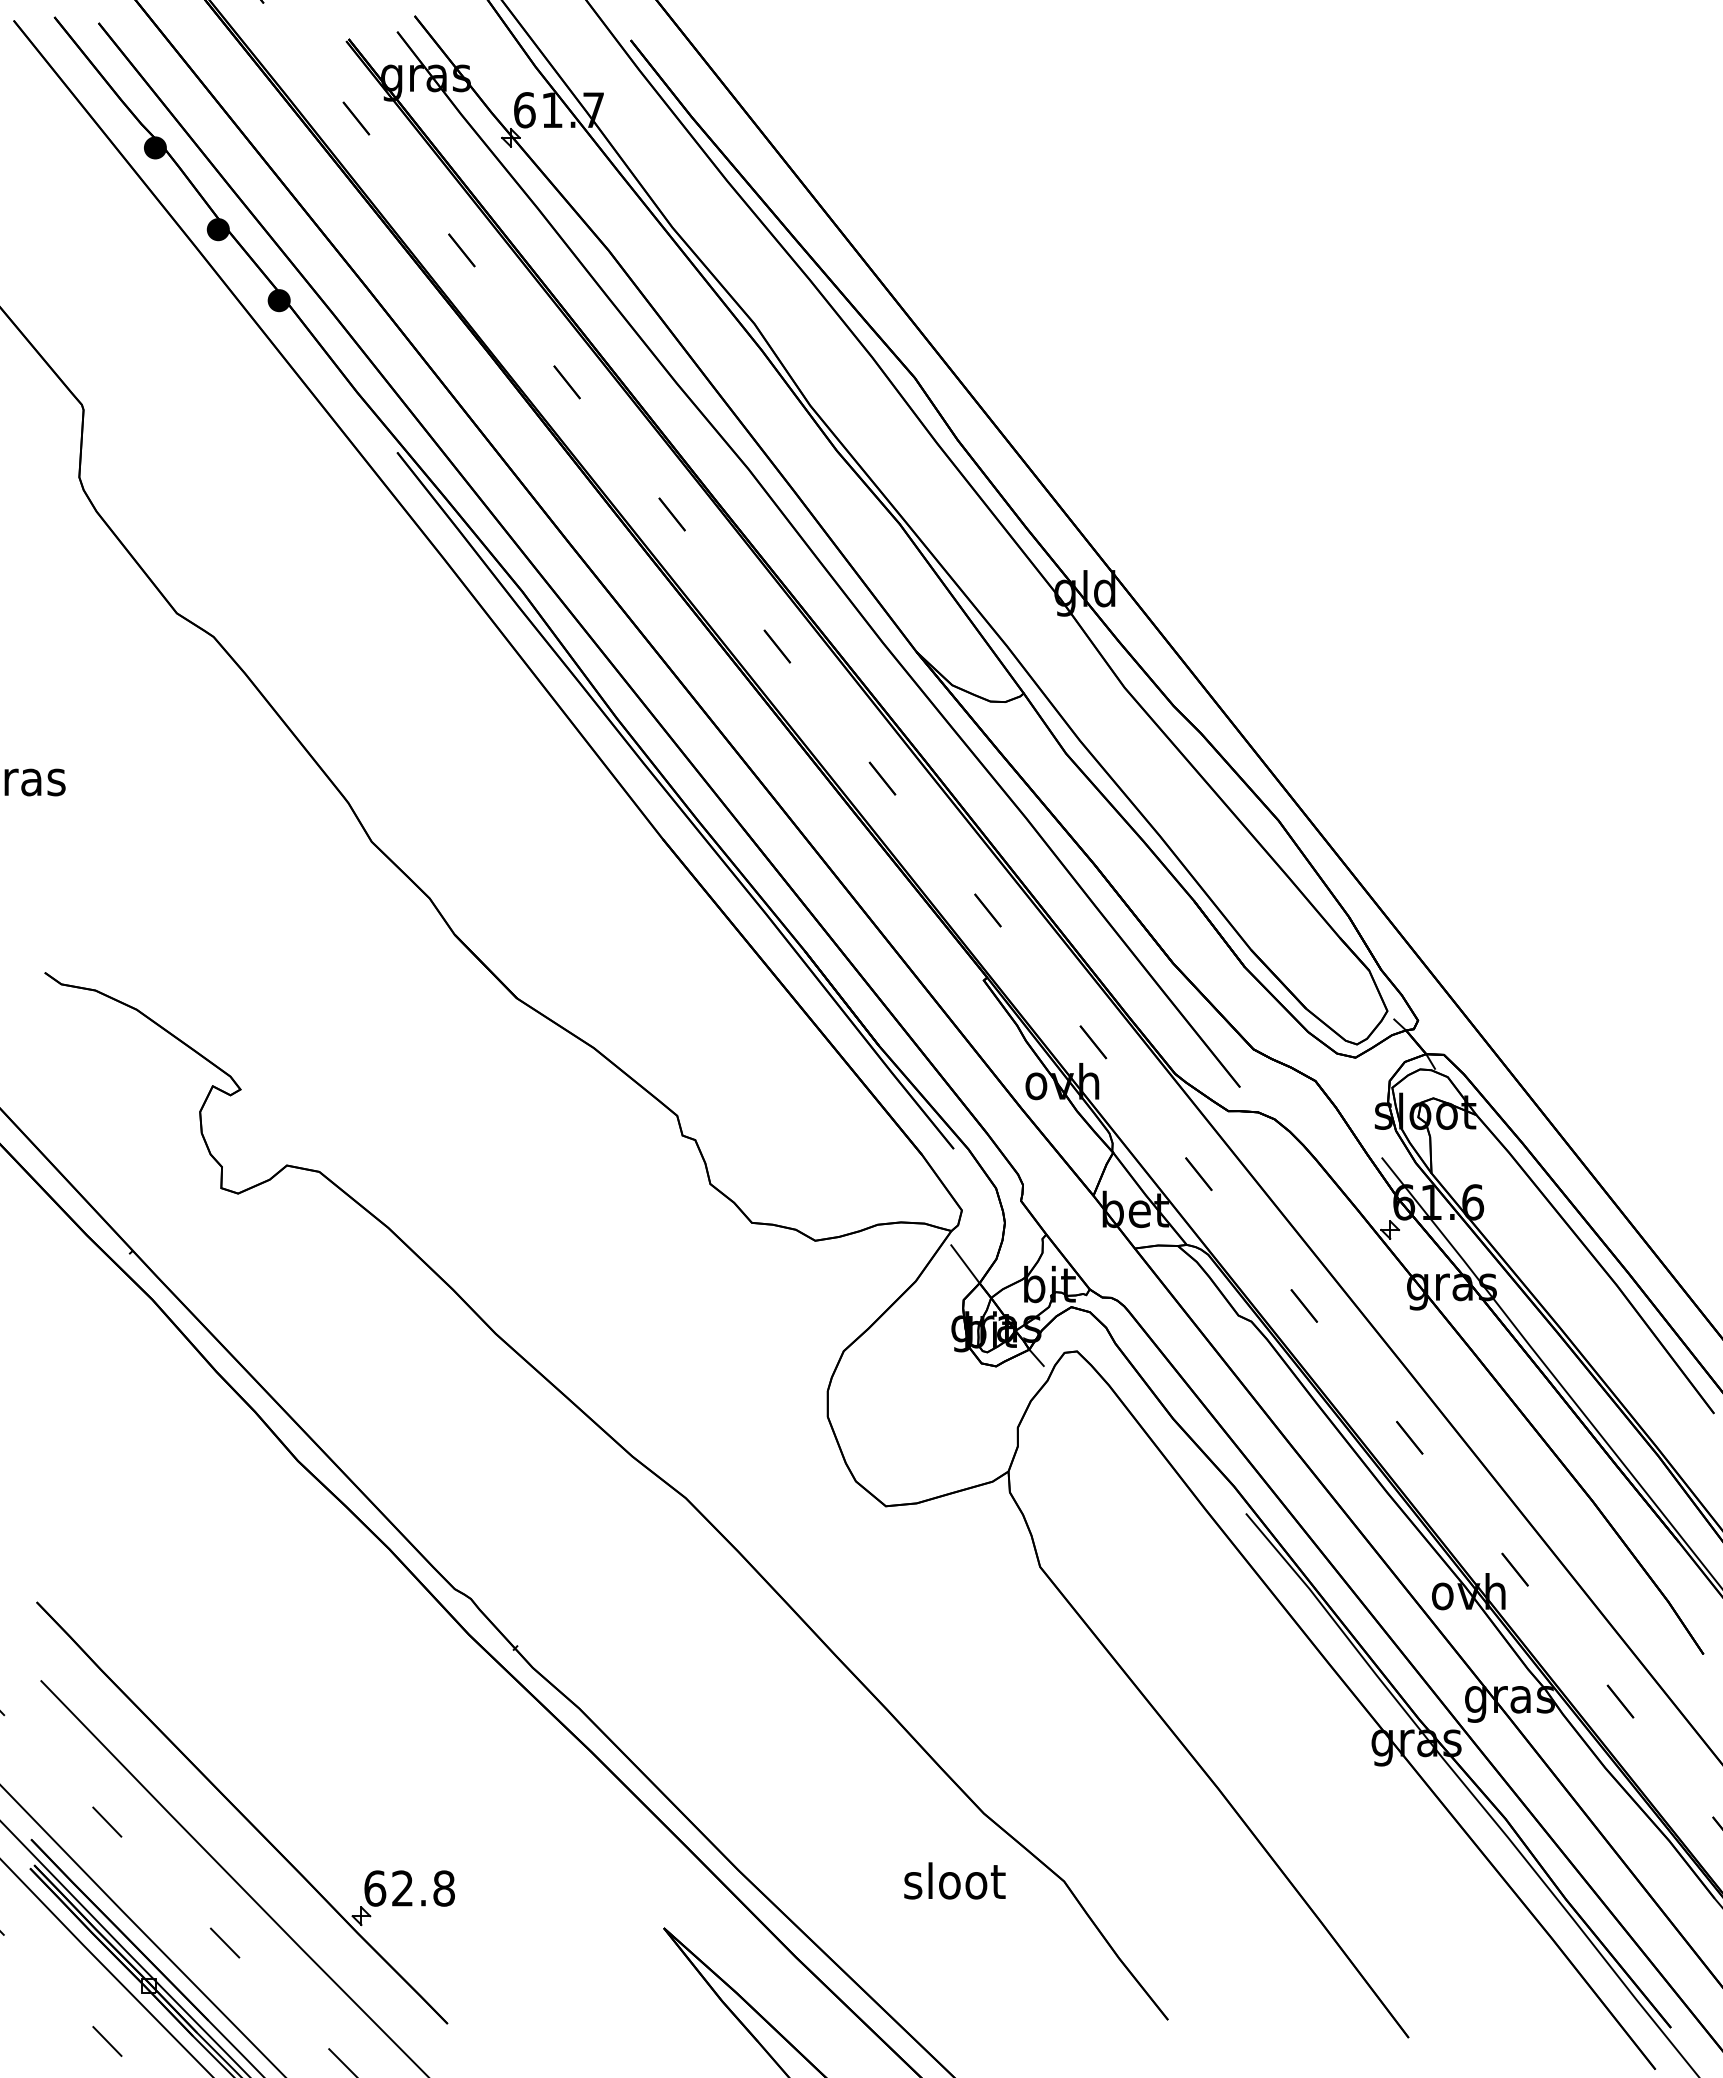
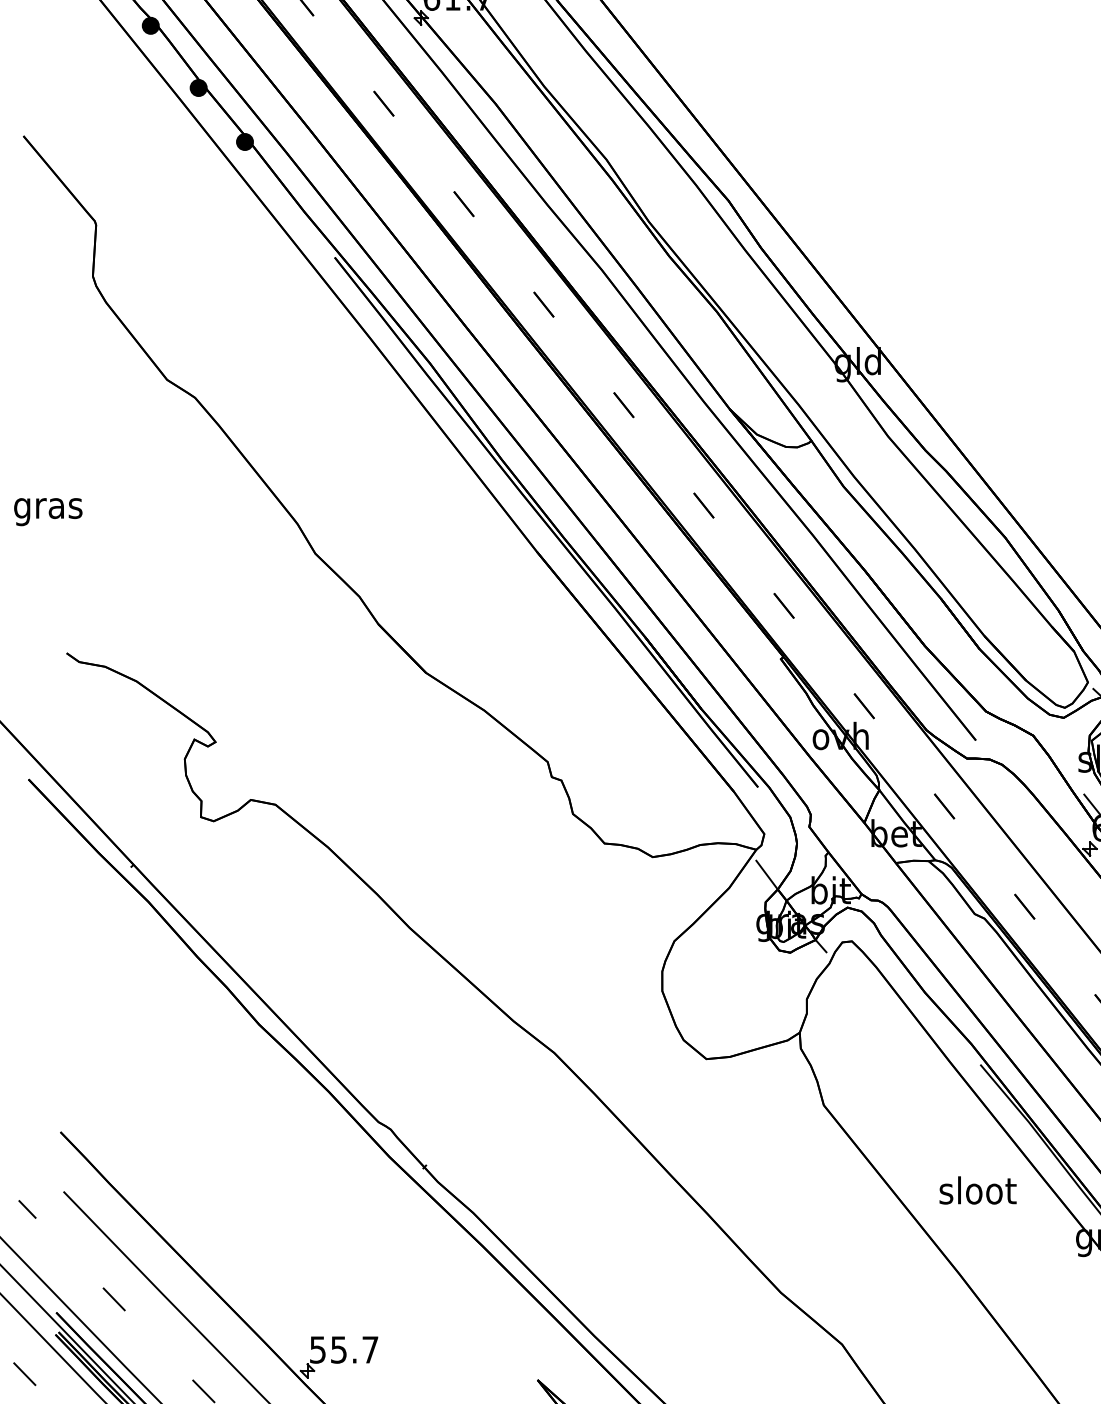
text: (954, 1880) -> (977, 1190), moved
text: (409, 1888) -> (344, 1349), 62.8 -> 55.7

